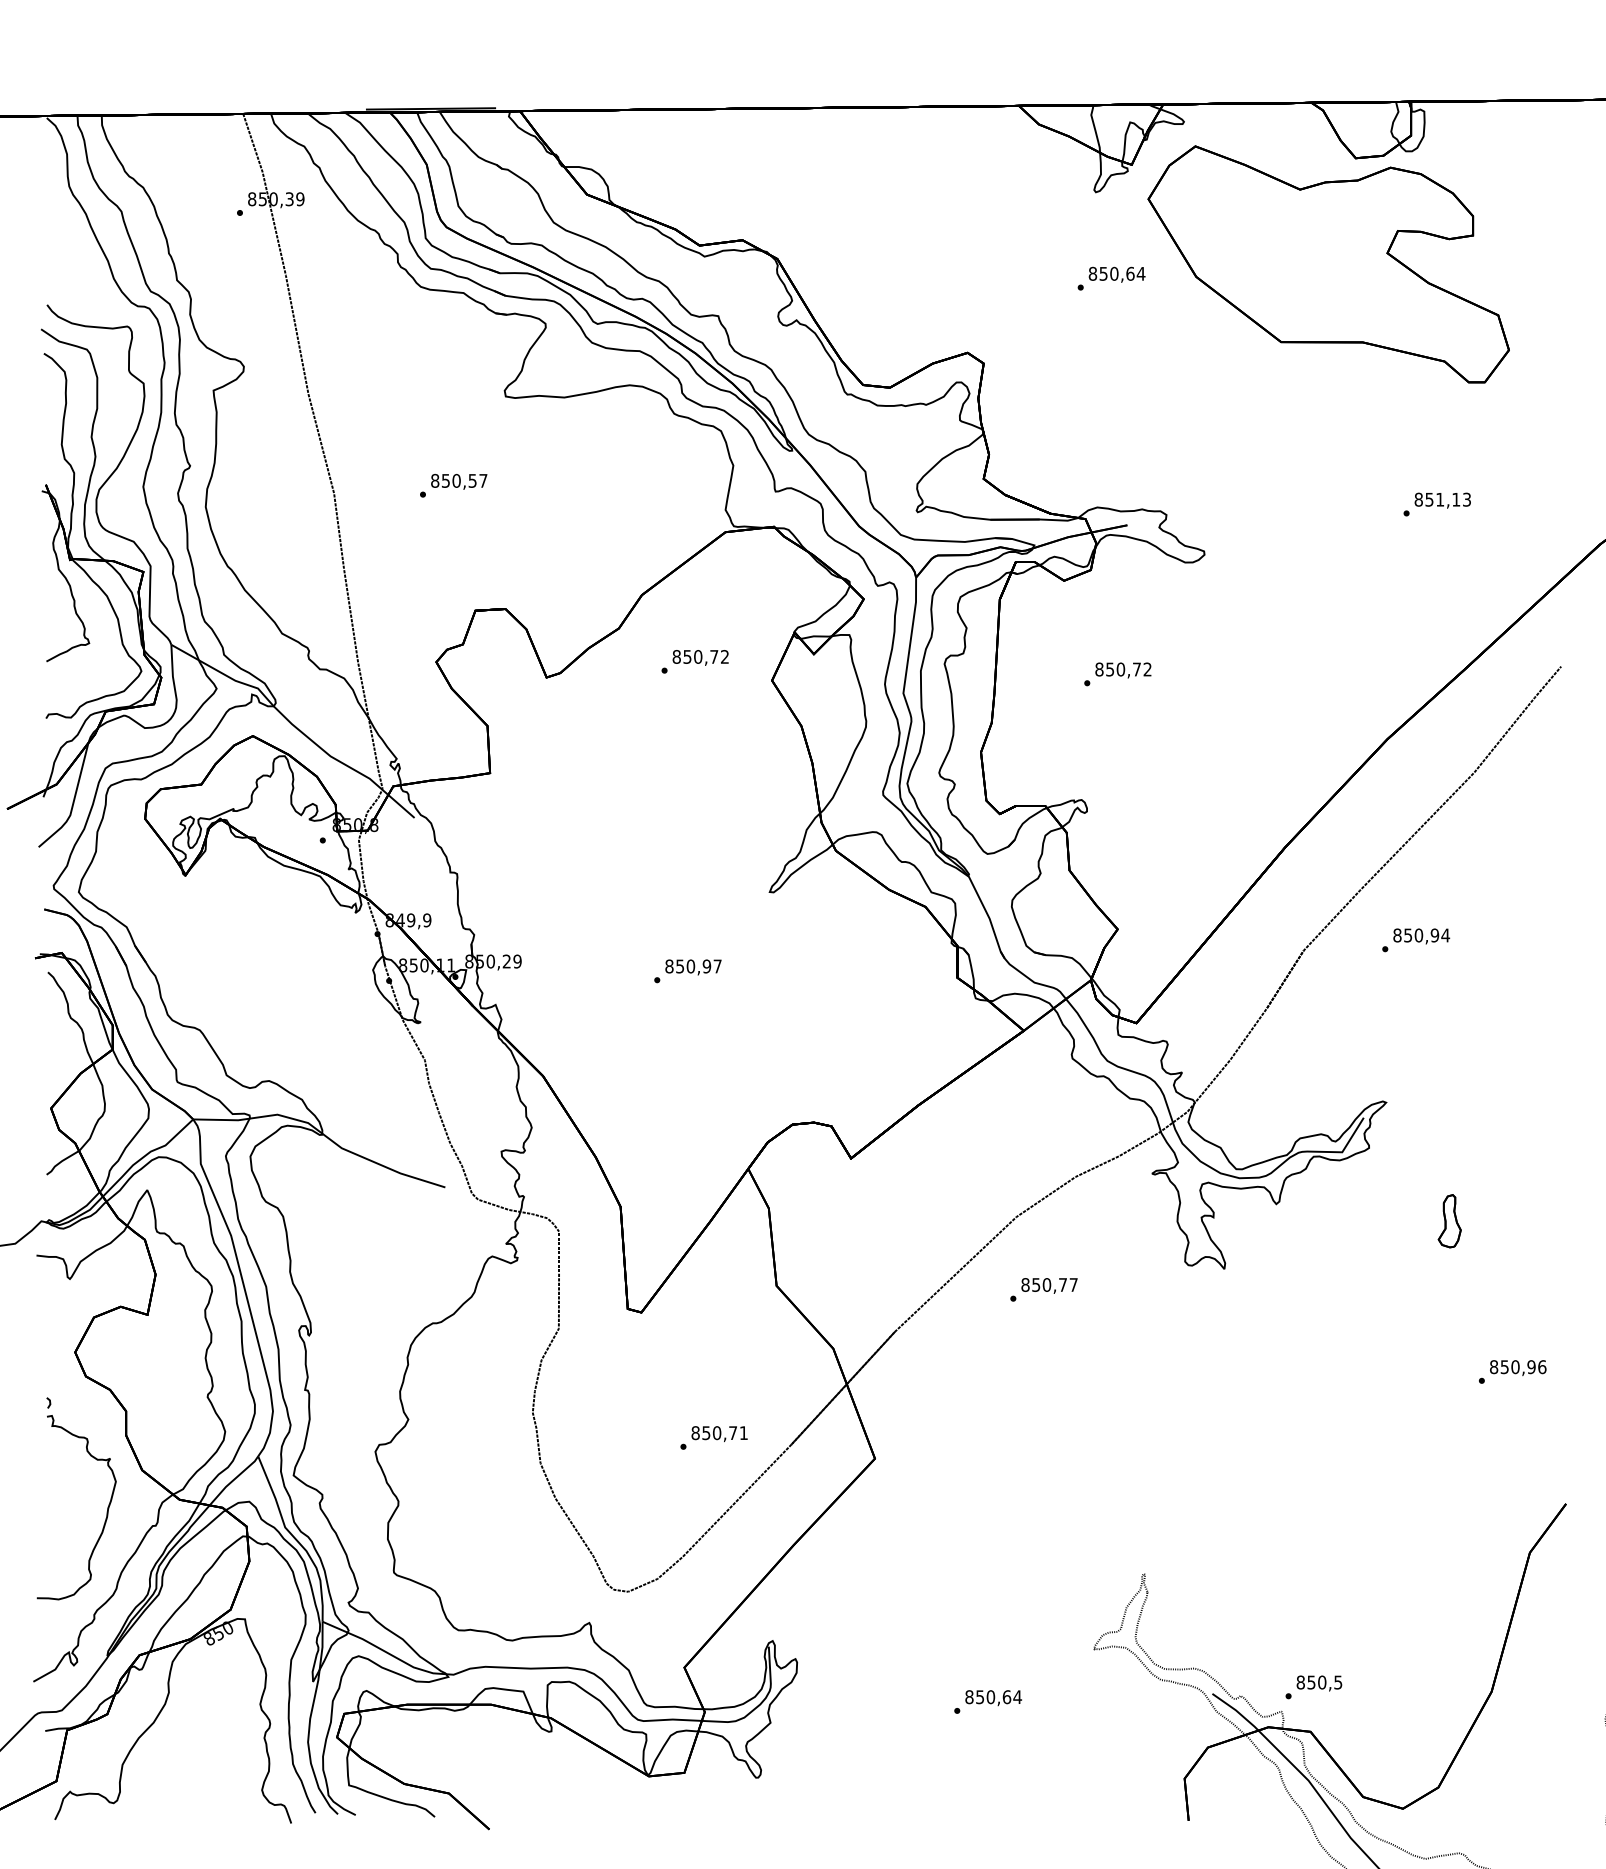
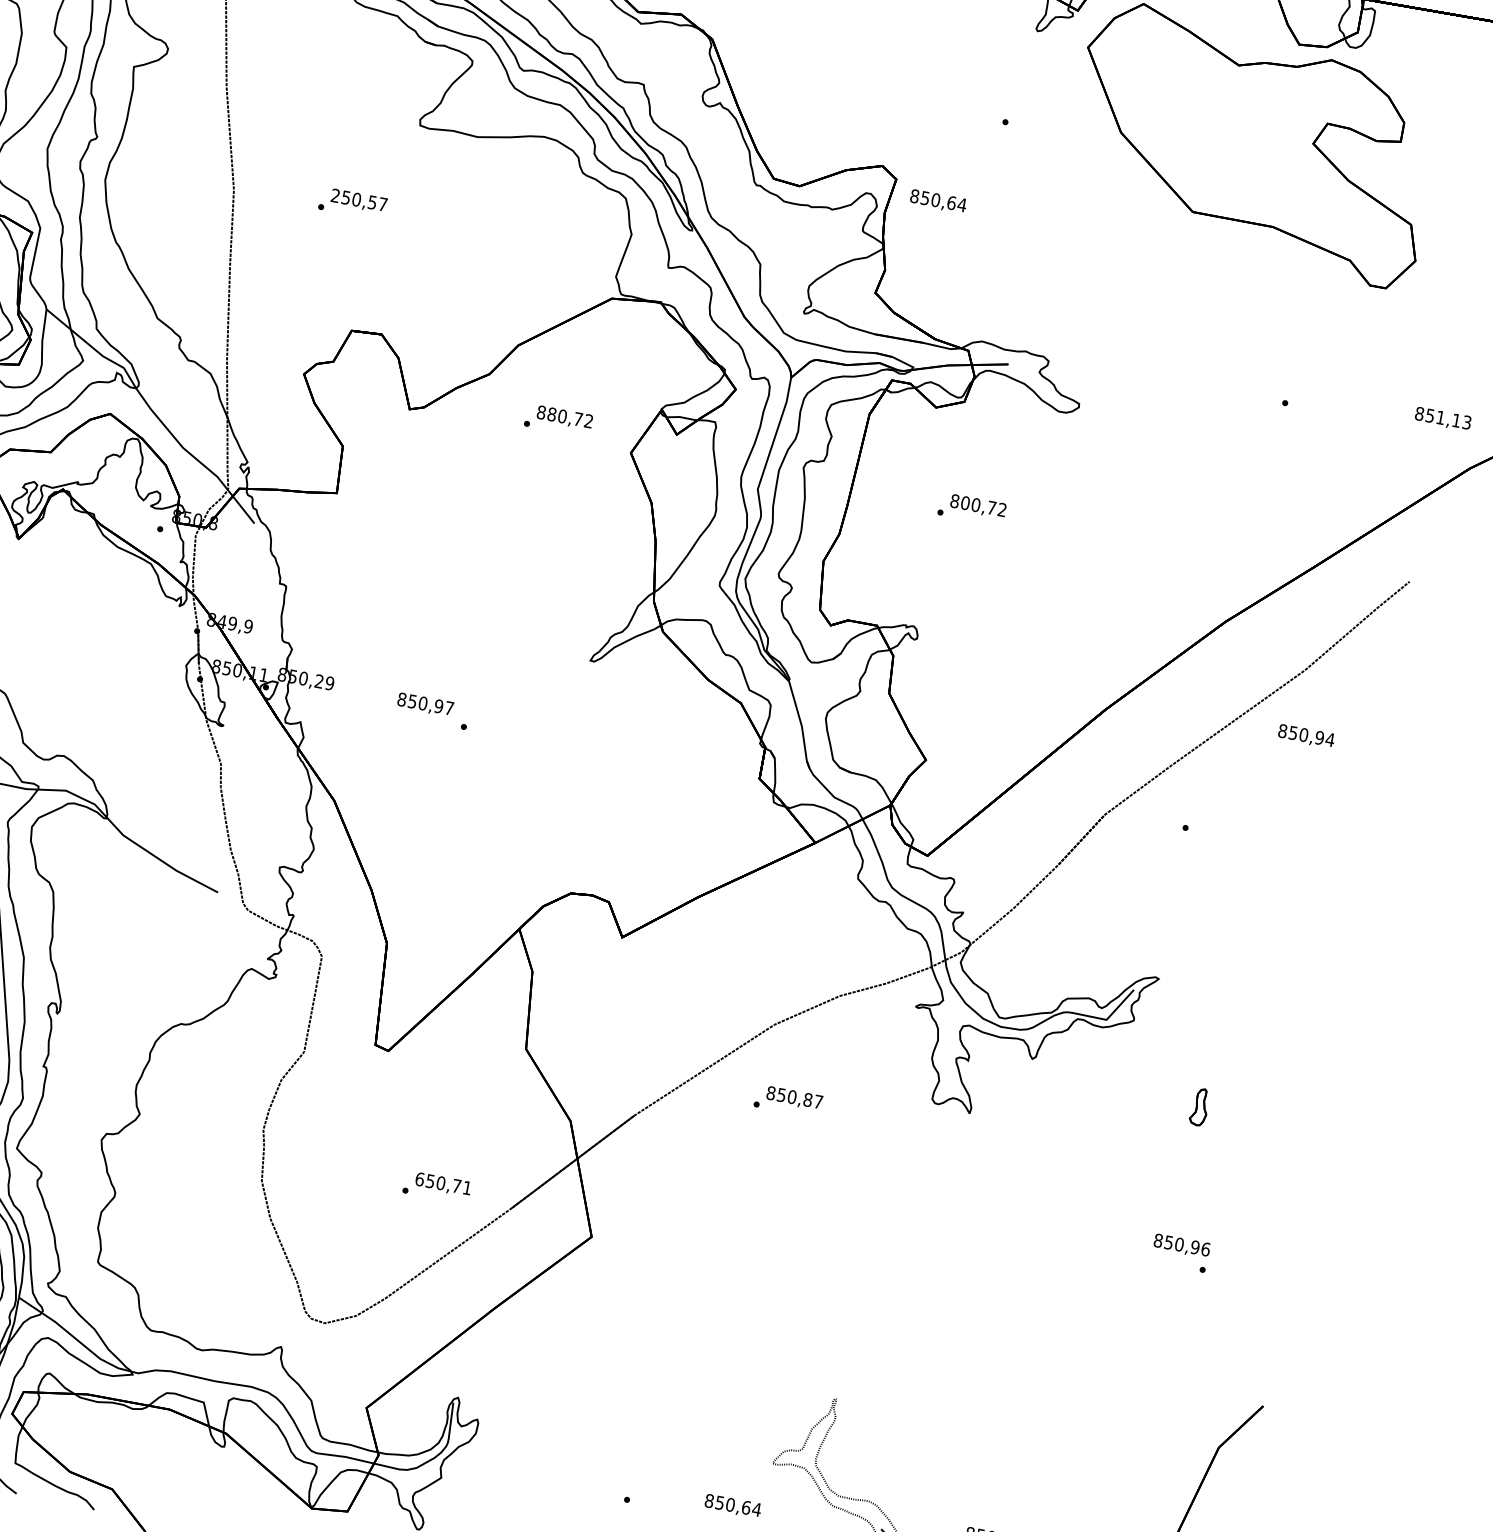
text: (1116, 274) -> (937, 201), moved
text: (435, 480) -> (335, 195), 850,57 -> 250,57
text: (1442, 500) -> (1442, 418), moved
text: (687, 656) -> (552, 414), 850,72 -> 880,72
text: (1110, 669) -> (965, 503), 850,72 -> 800,72
text: (1421, 936) -> (1306, 736), moved
text: (693, 967) -> (425, 704), moved
part: (1449, 1221) -> (1199, 1107), size x0.7
text: (1062, 1284) -> (807, 1099), 850,77 -> 850,87
text: (1518, 1367) -> (1182, 1245), moved
text: (695, 1432) -> (419, 1178), 850,71 -> 650,71
text: (993, 1698) -> (732, 1506), moved

